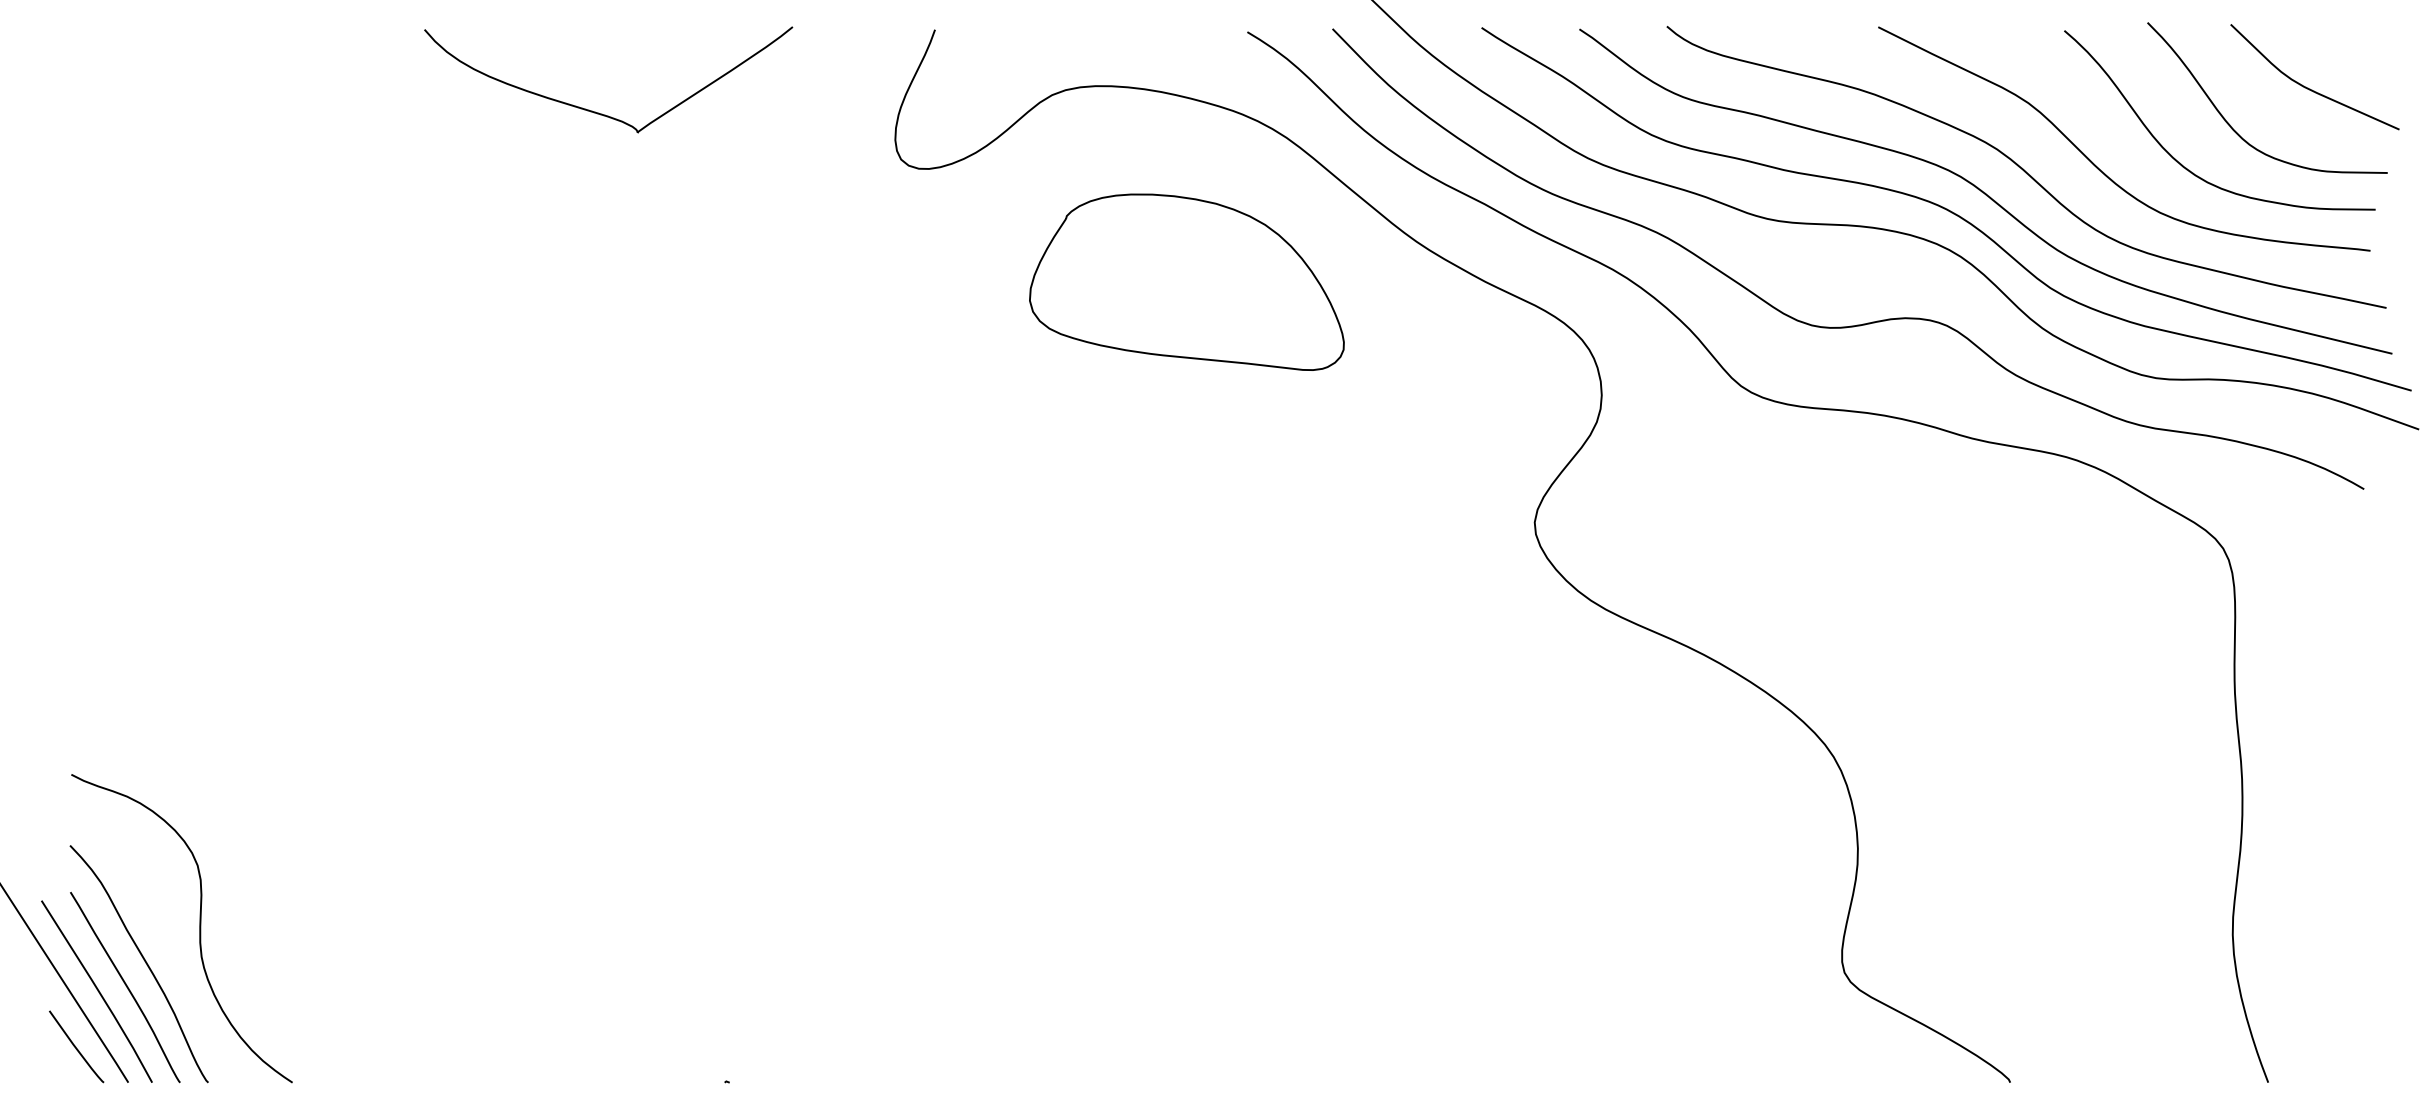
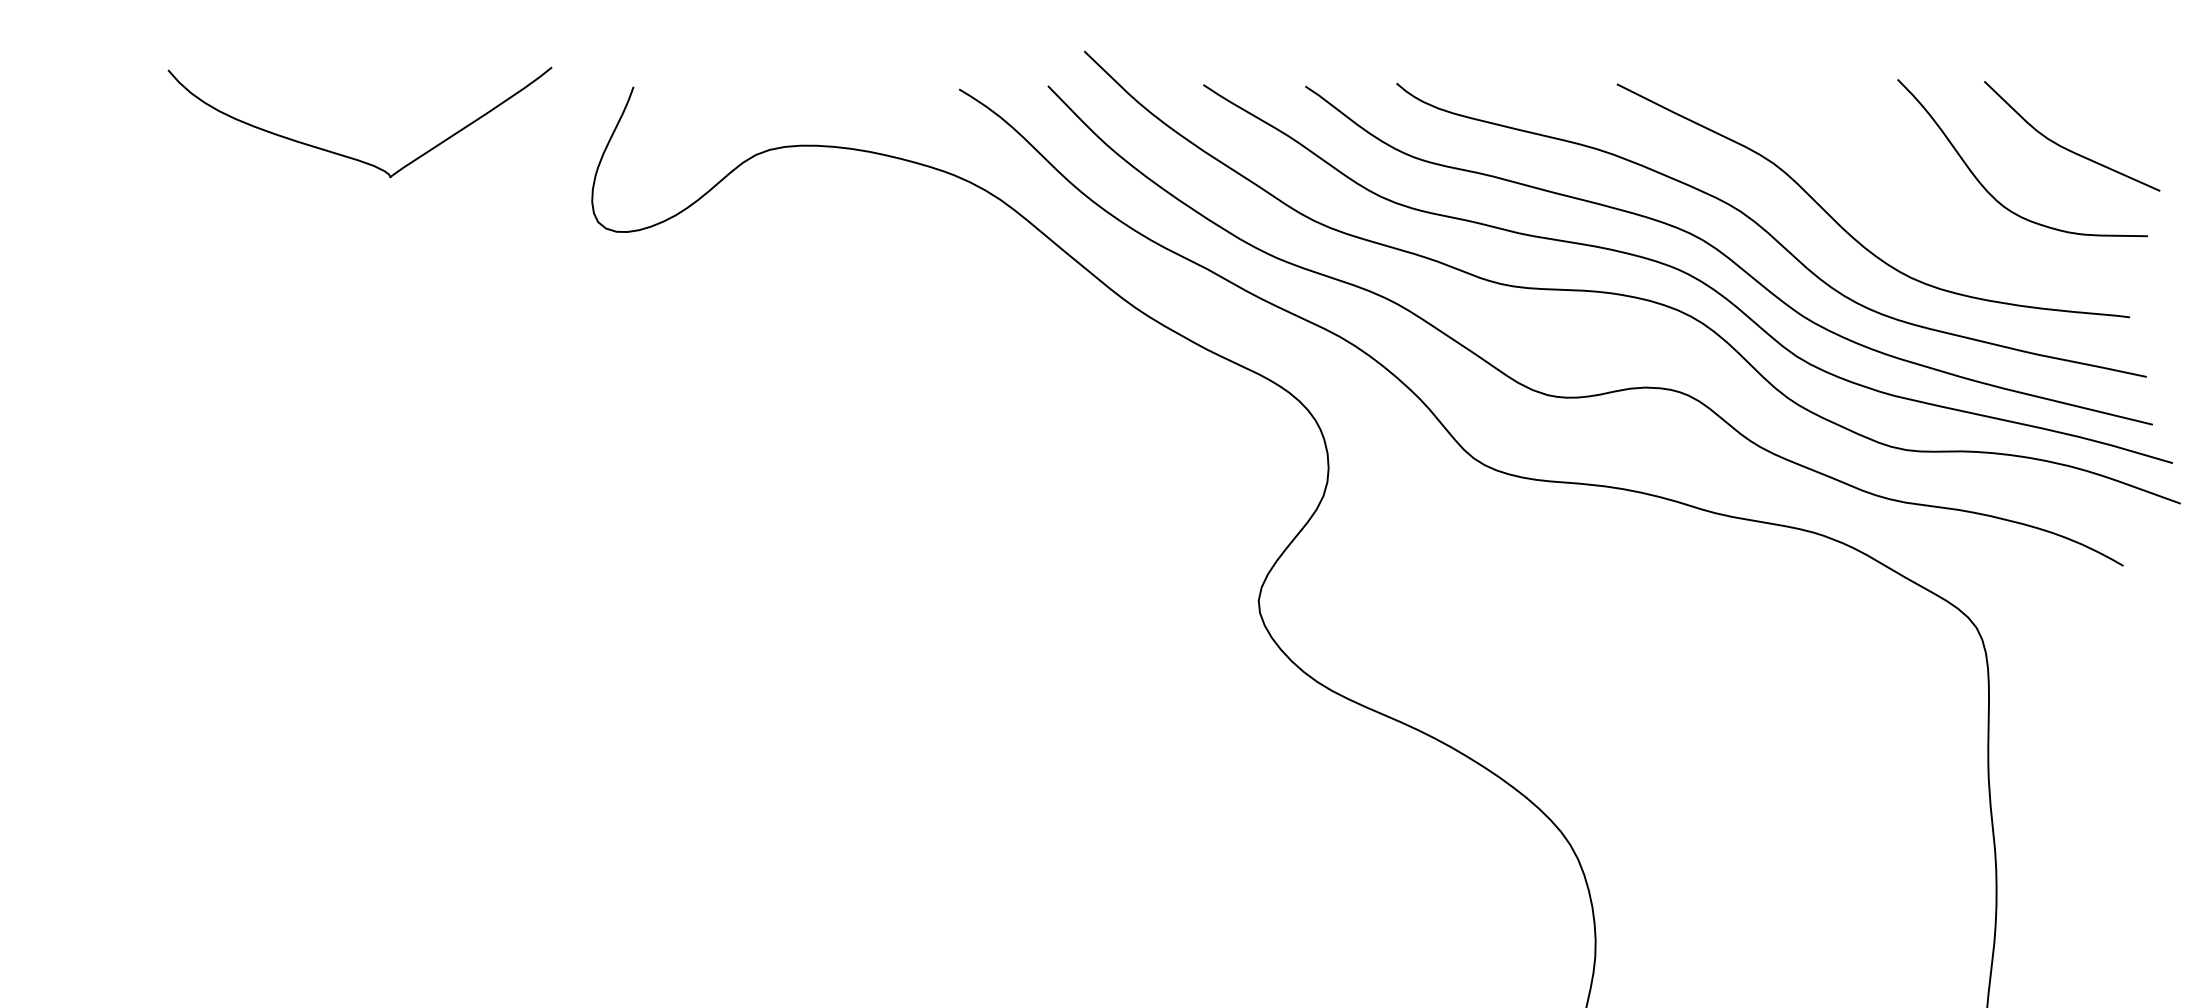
part: (598, 112) -> (349, 156), moved
curve: (2180, 162) -> (1931, 225), removed
part: (1186, 281) -> (895, 349), removed

